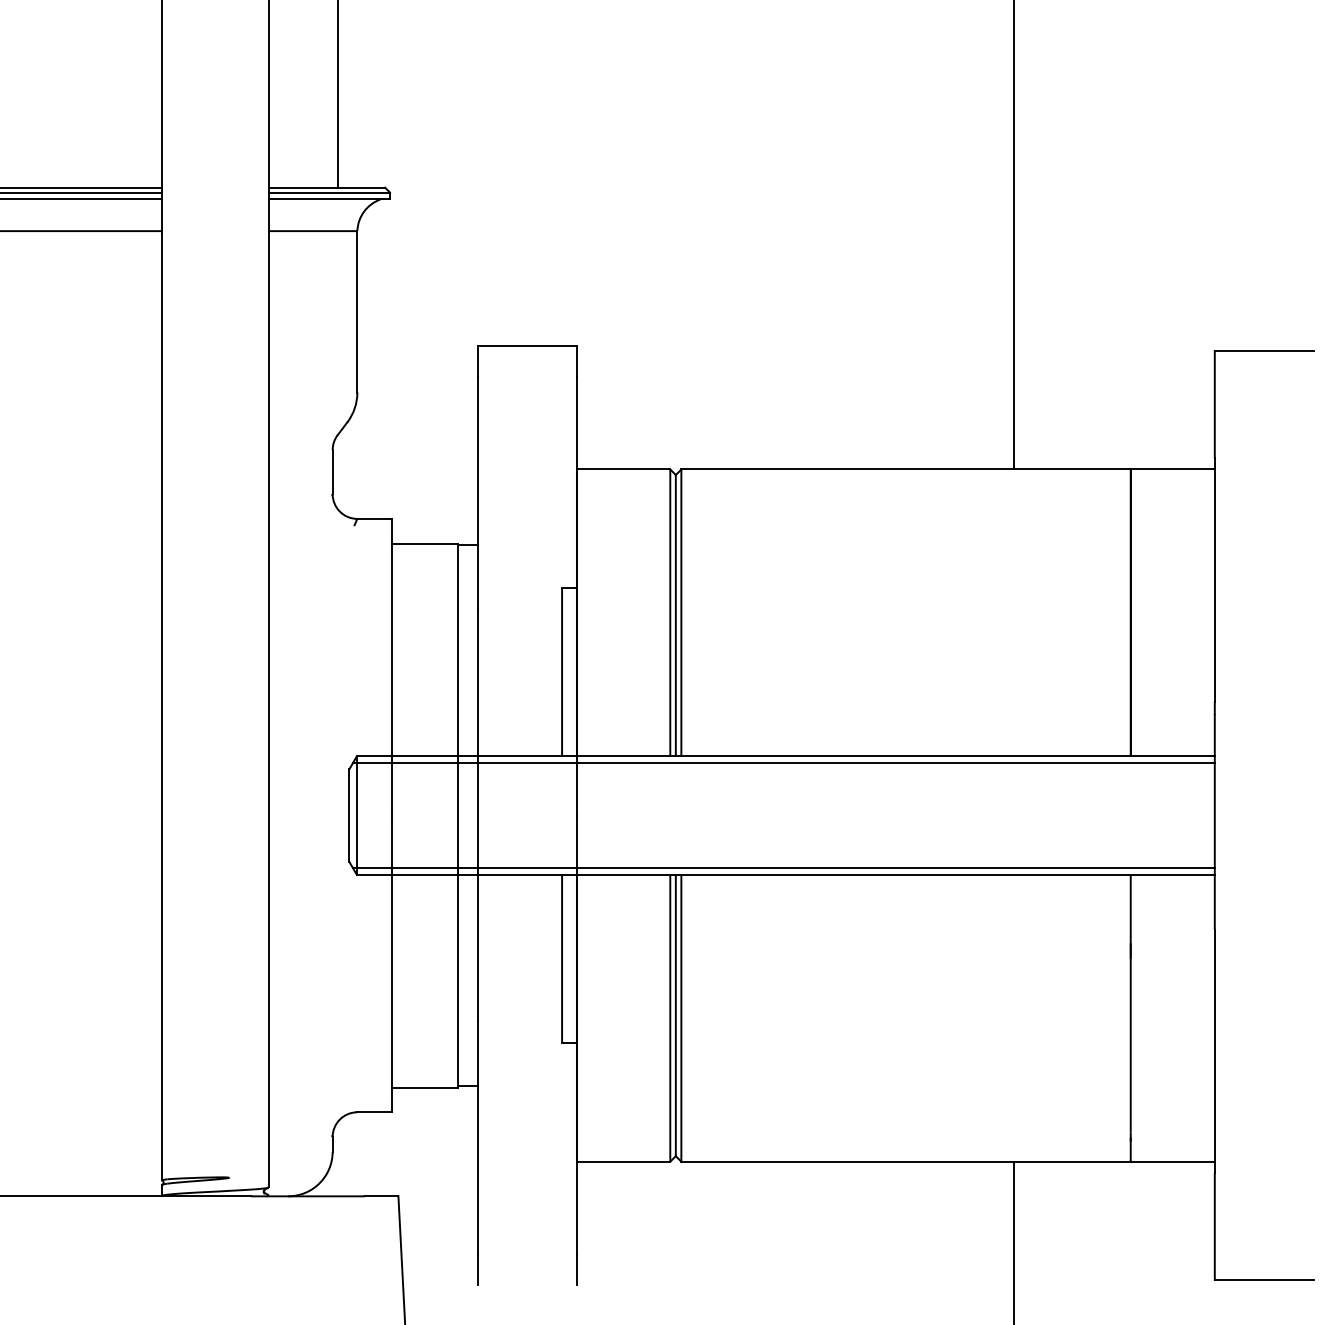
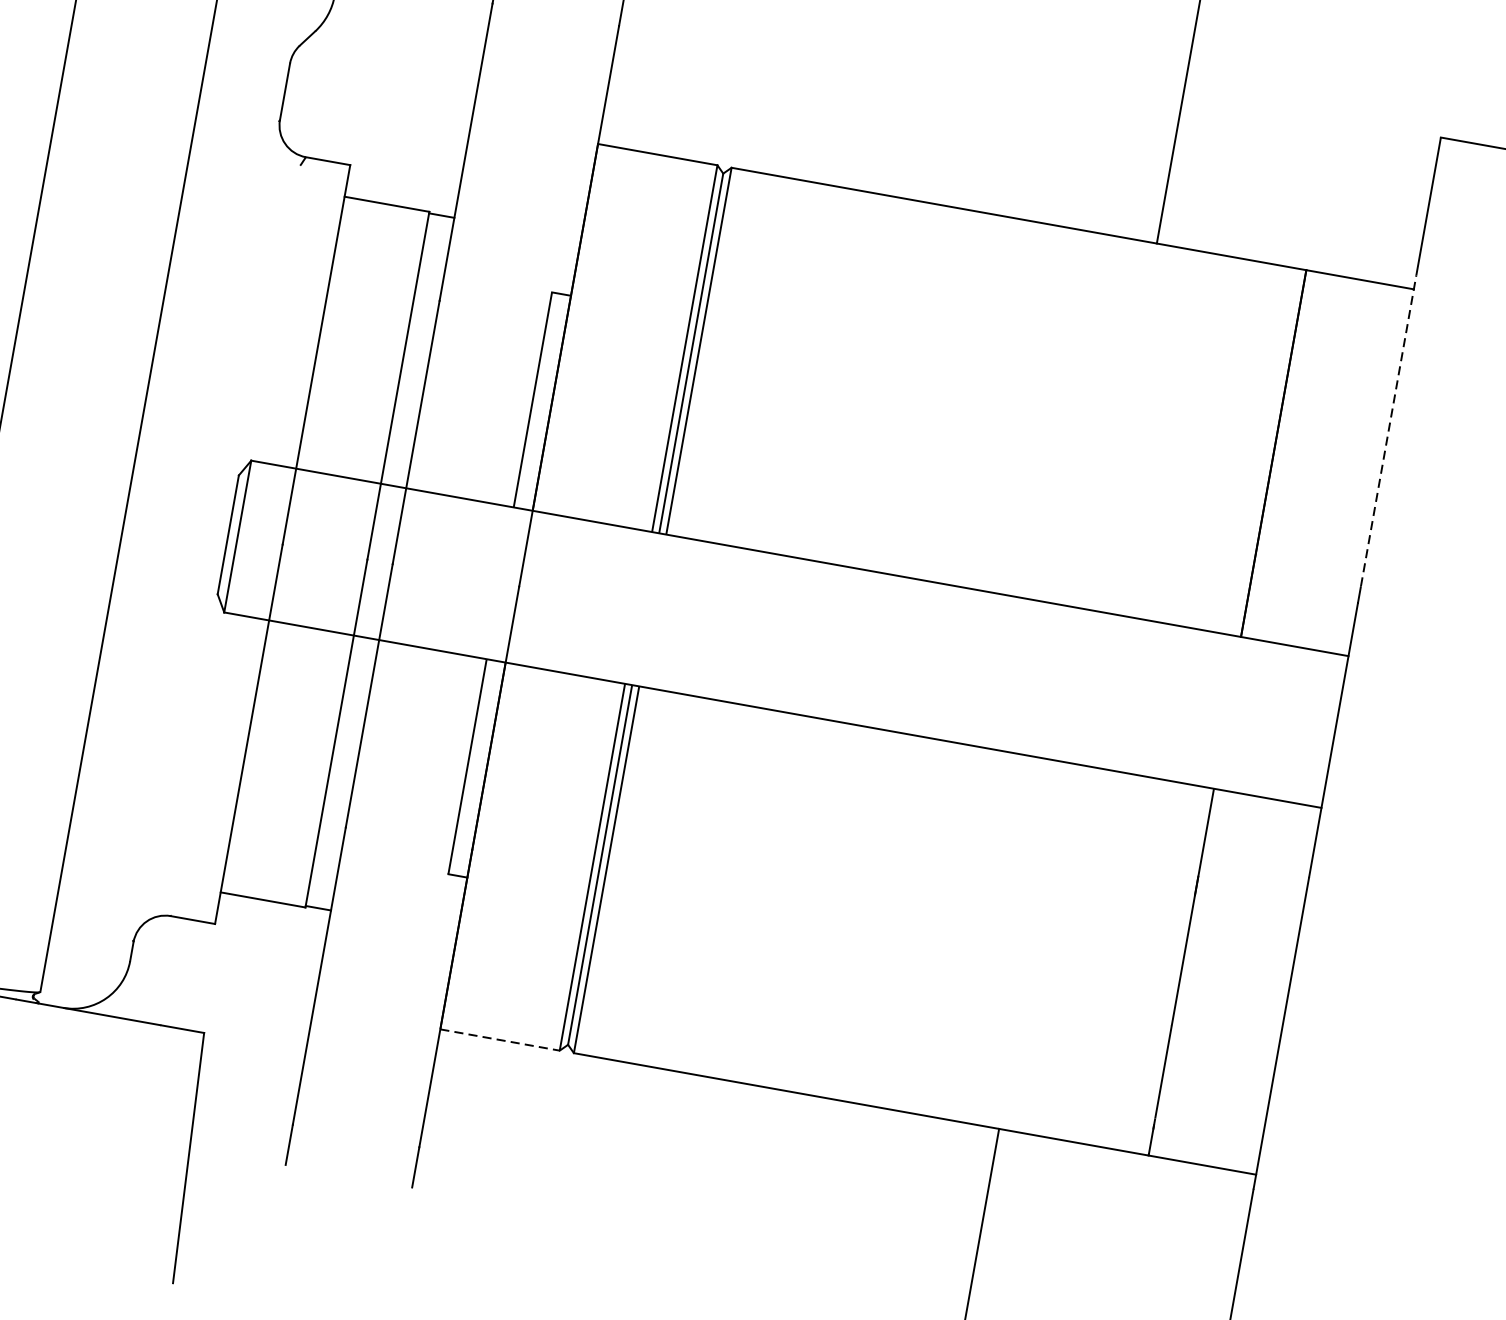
line: (1214, 580) -> (1388, 431), solid -> dashed
line: (783, 763) -> (795, 567), removed
line: (783, 868) -> (771, 701), removed
line: (623, 1161) -> (499, 1039), solid -> dashed

